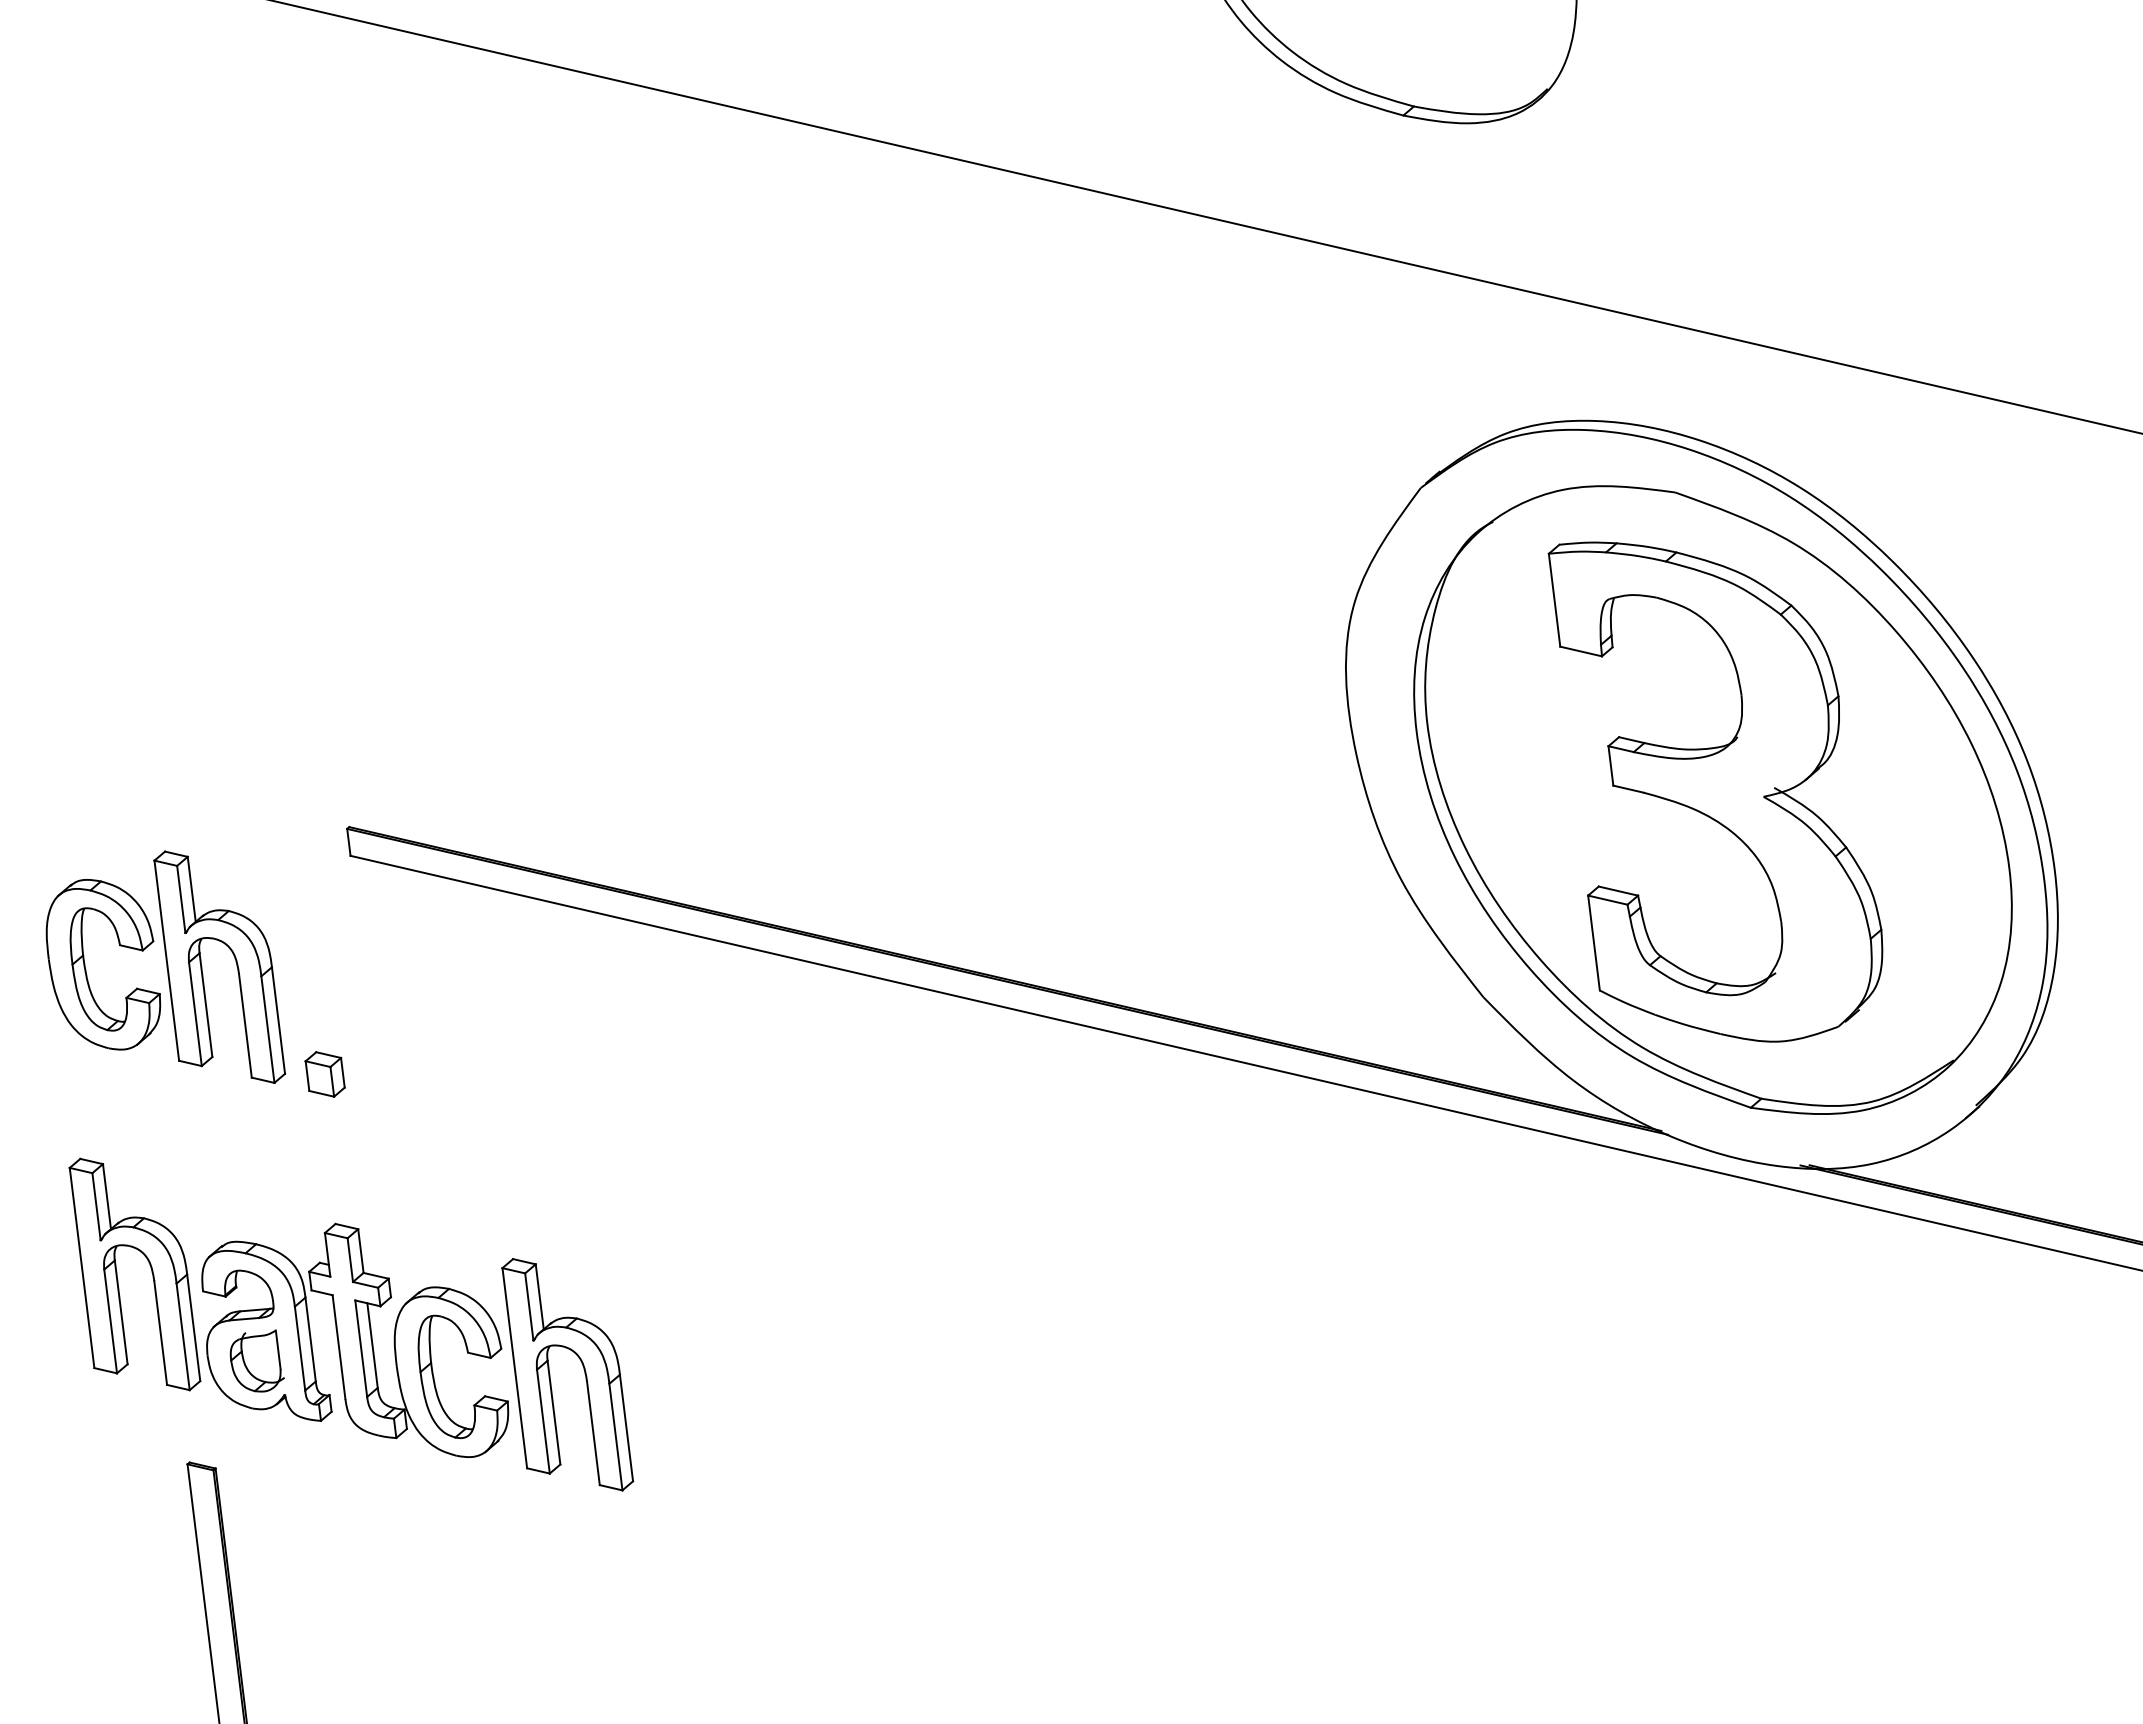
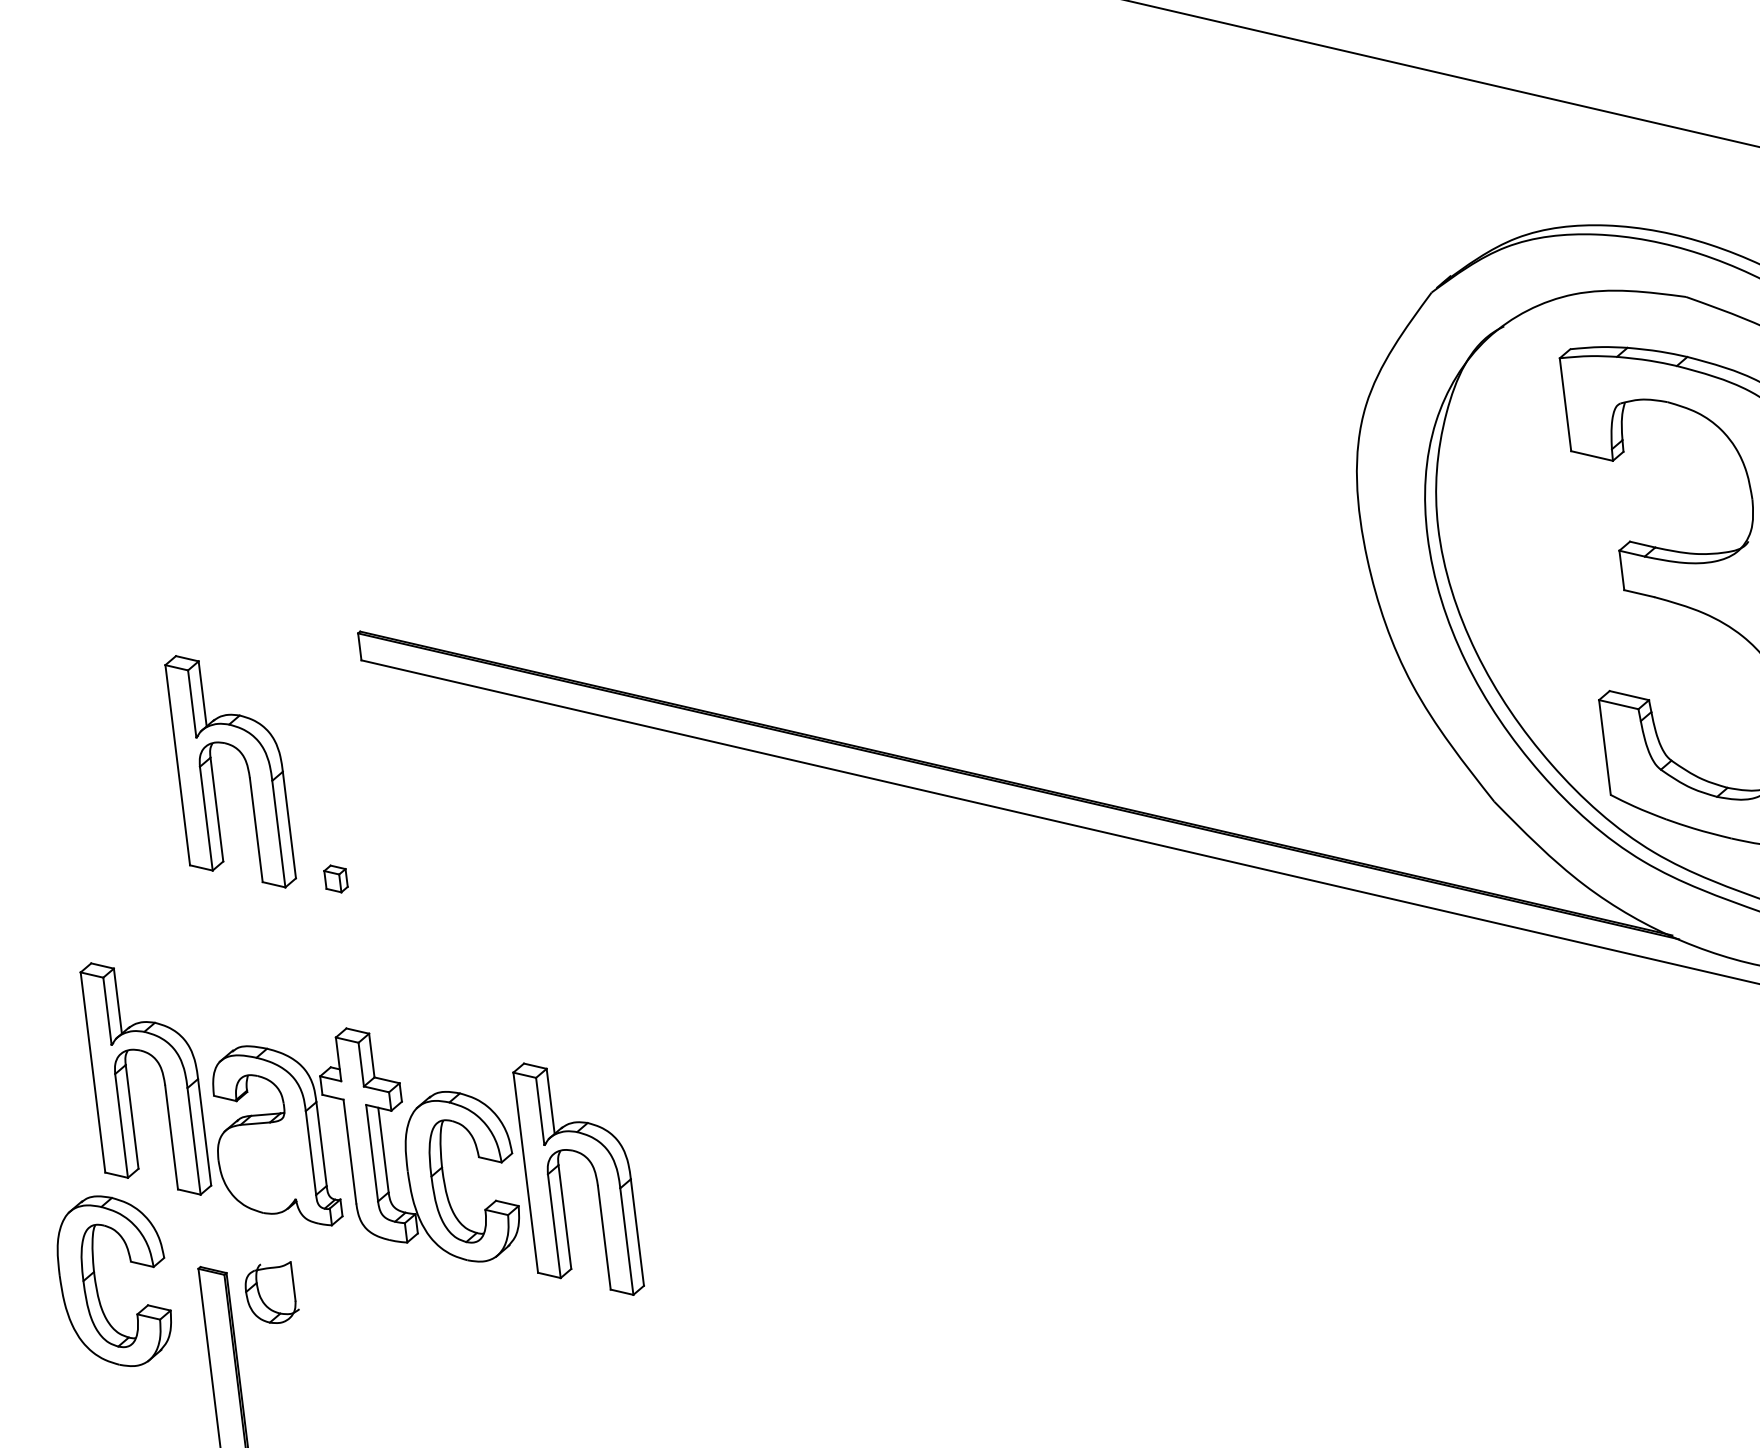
part: (86, 969) -> (97, 1286), moved
part: (324, 1074) -> (335, 879), size x0.6
part: (256, 1360) -> (271, 1292), moved

